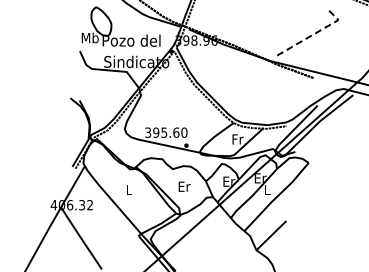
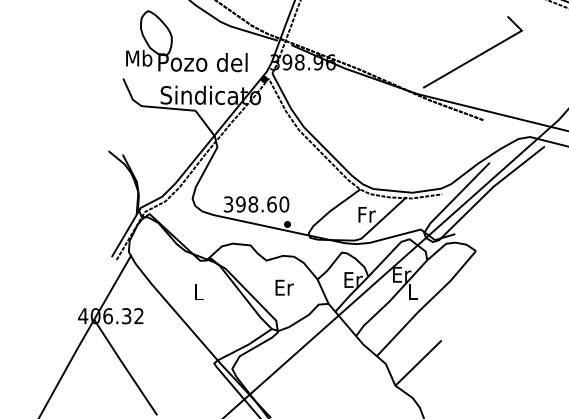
line: (312, 34) -> (481, 53), dashed -> solid
text: (164, 132) -> (253, 204), 395.60 -> 398.60

